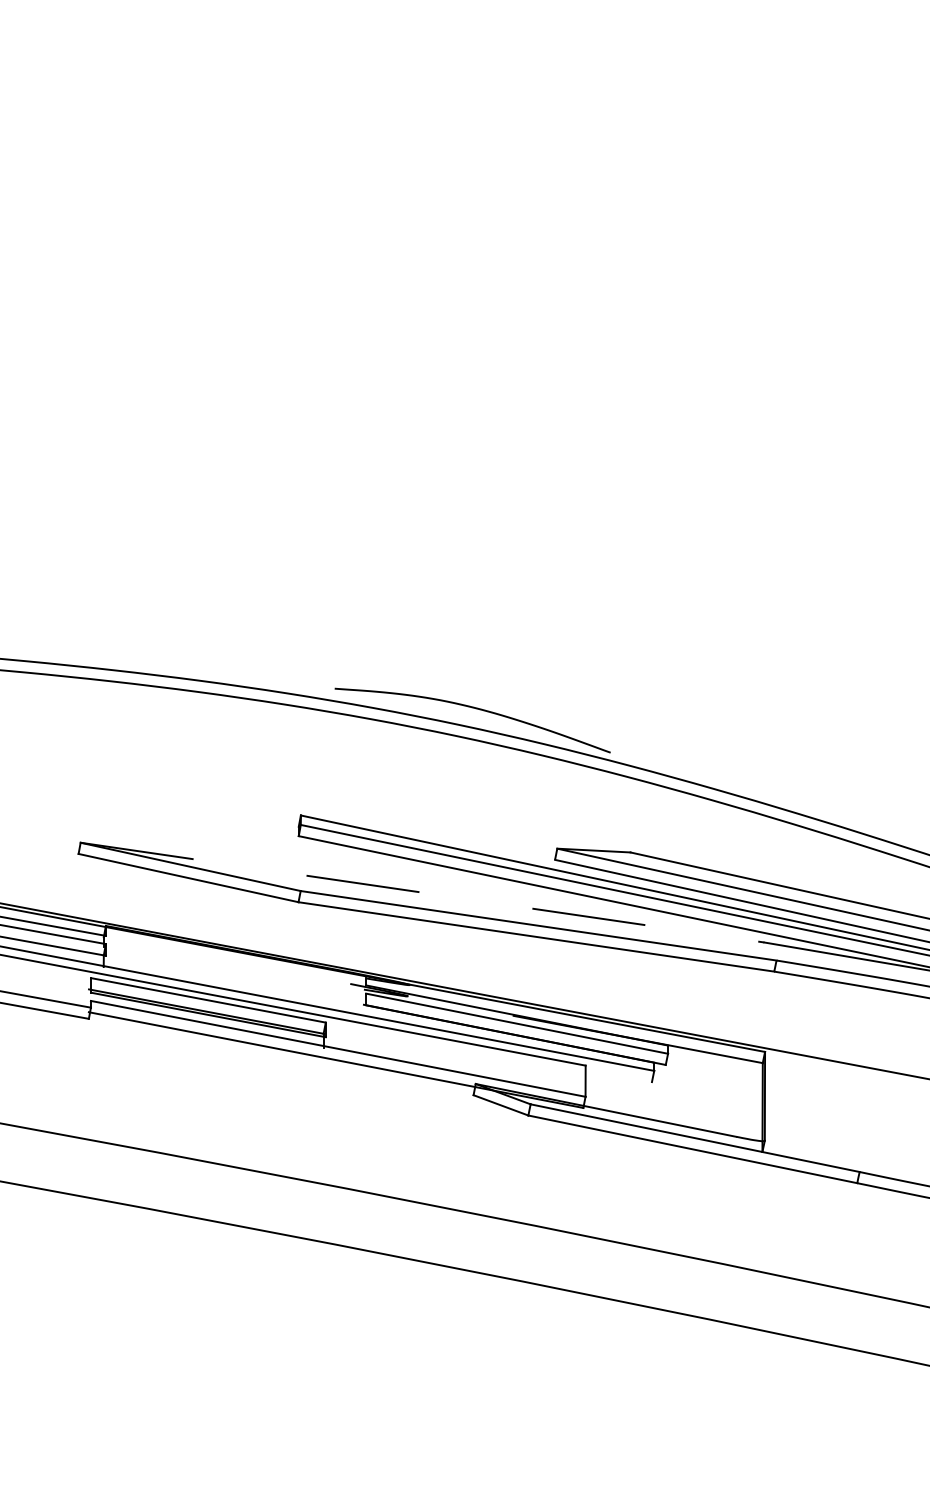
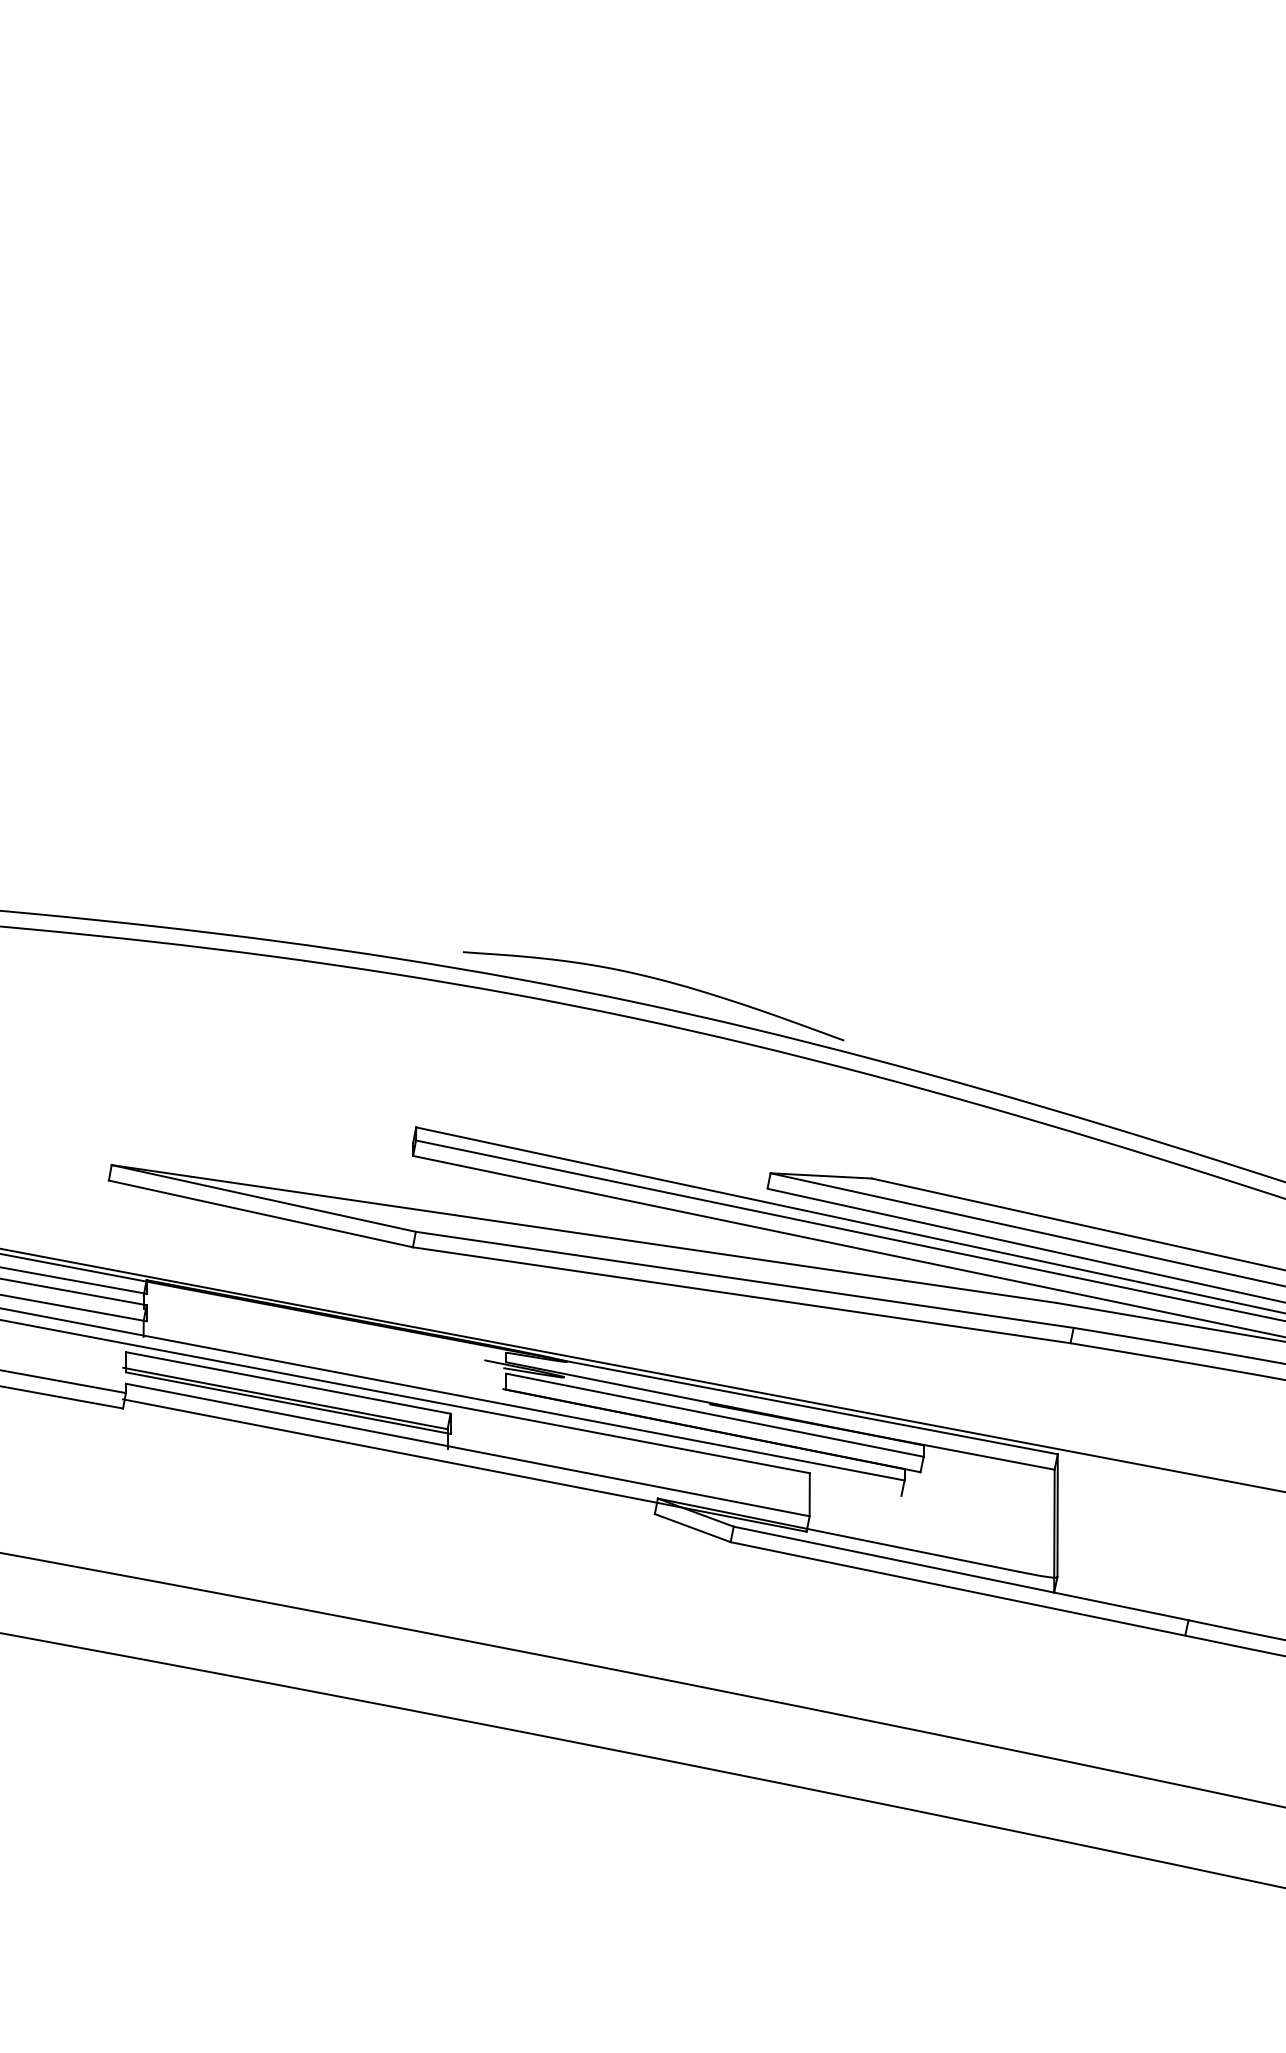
line: (422, 892) -> (584, 1234), dashed -> solid

